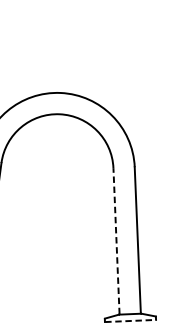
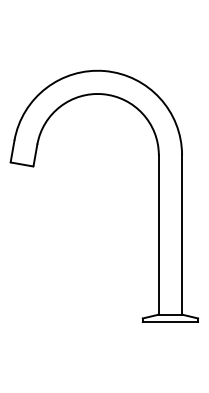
line: (116, 240) -> (158, 234), dashed -> solid
line: (130, 321) -> (170, 322), dashed -> solid

